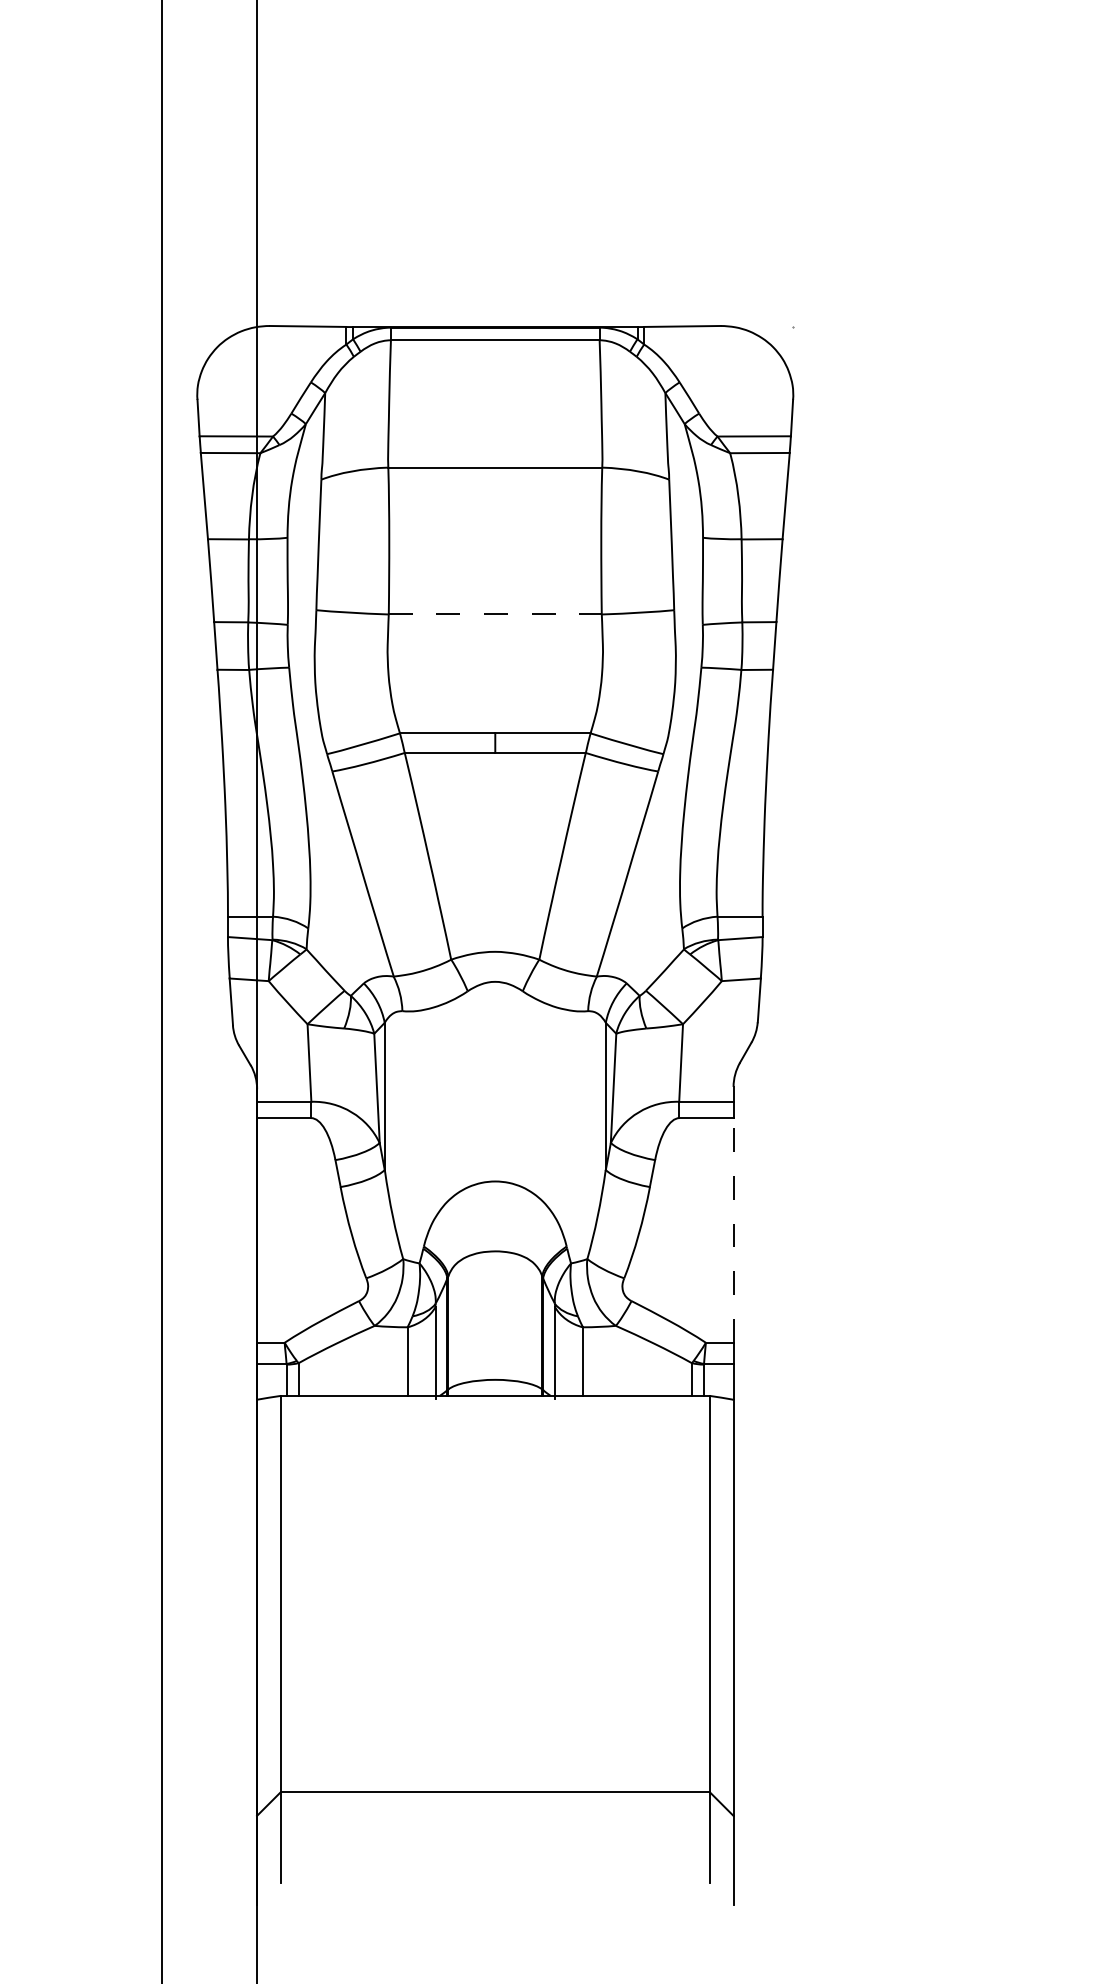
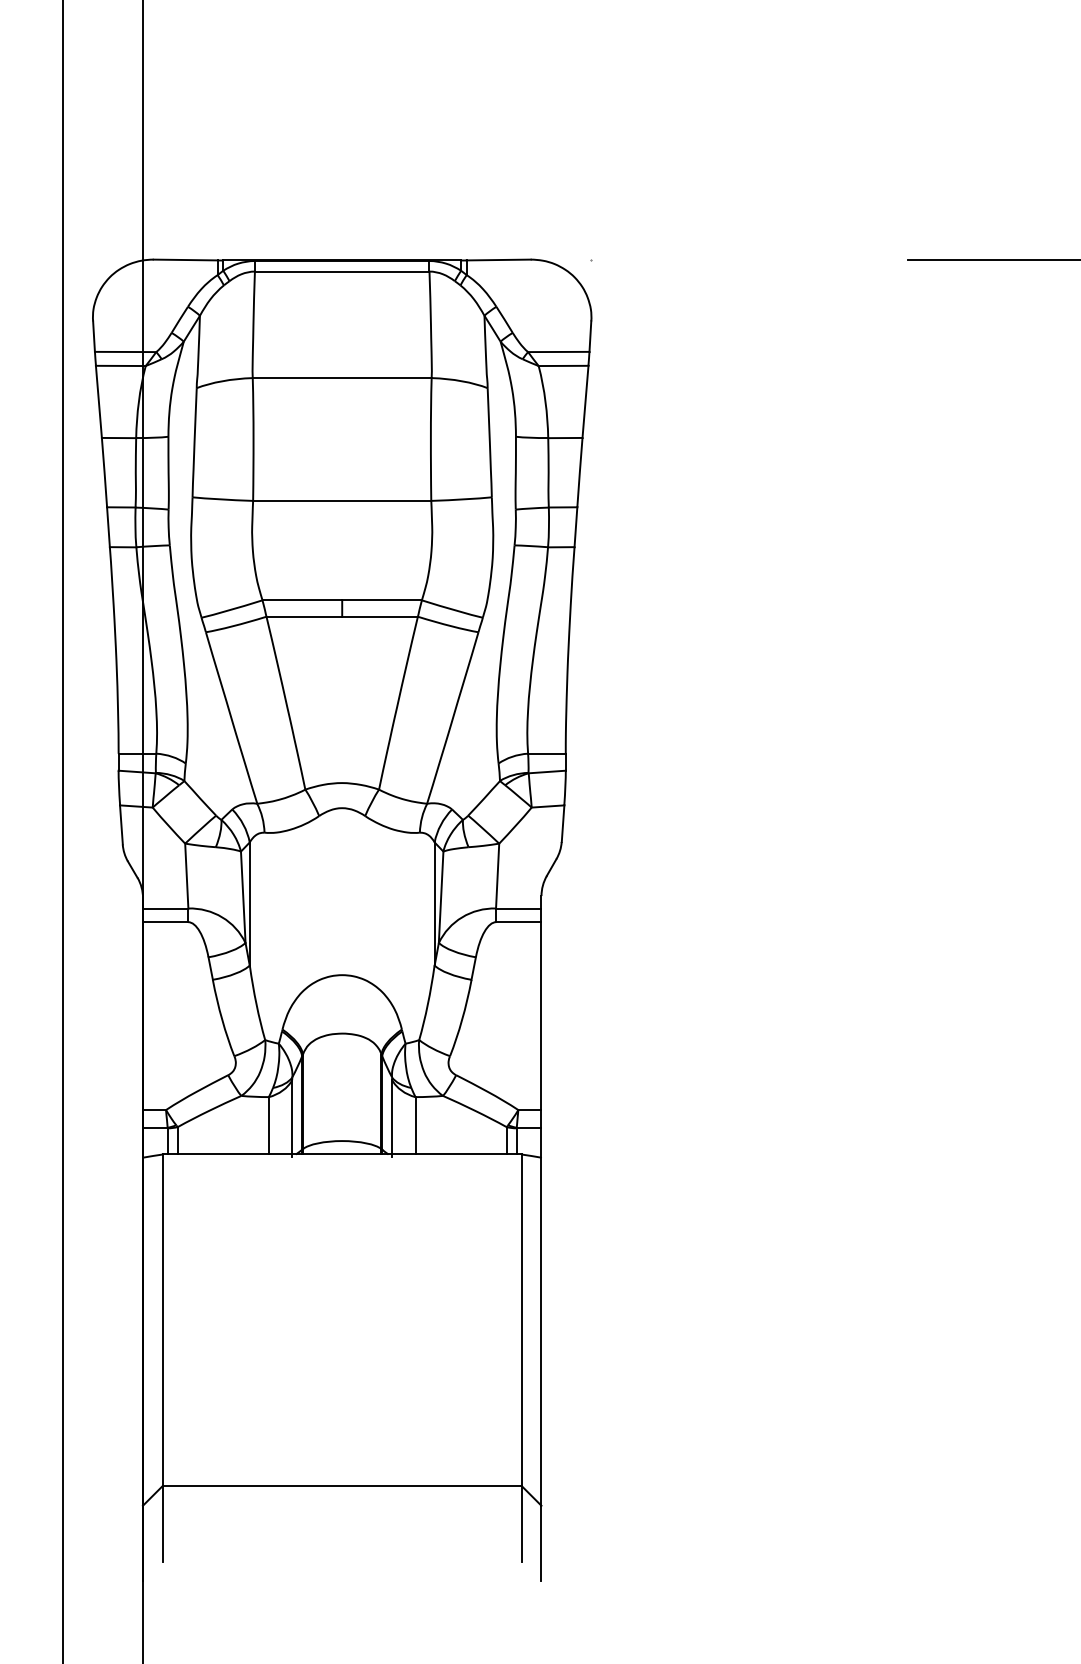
line: (495, 613) -> (342, 500), dashed -> solid
line: (733, 1230) -> (541, 1016), dashed -> solid

